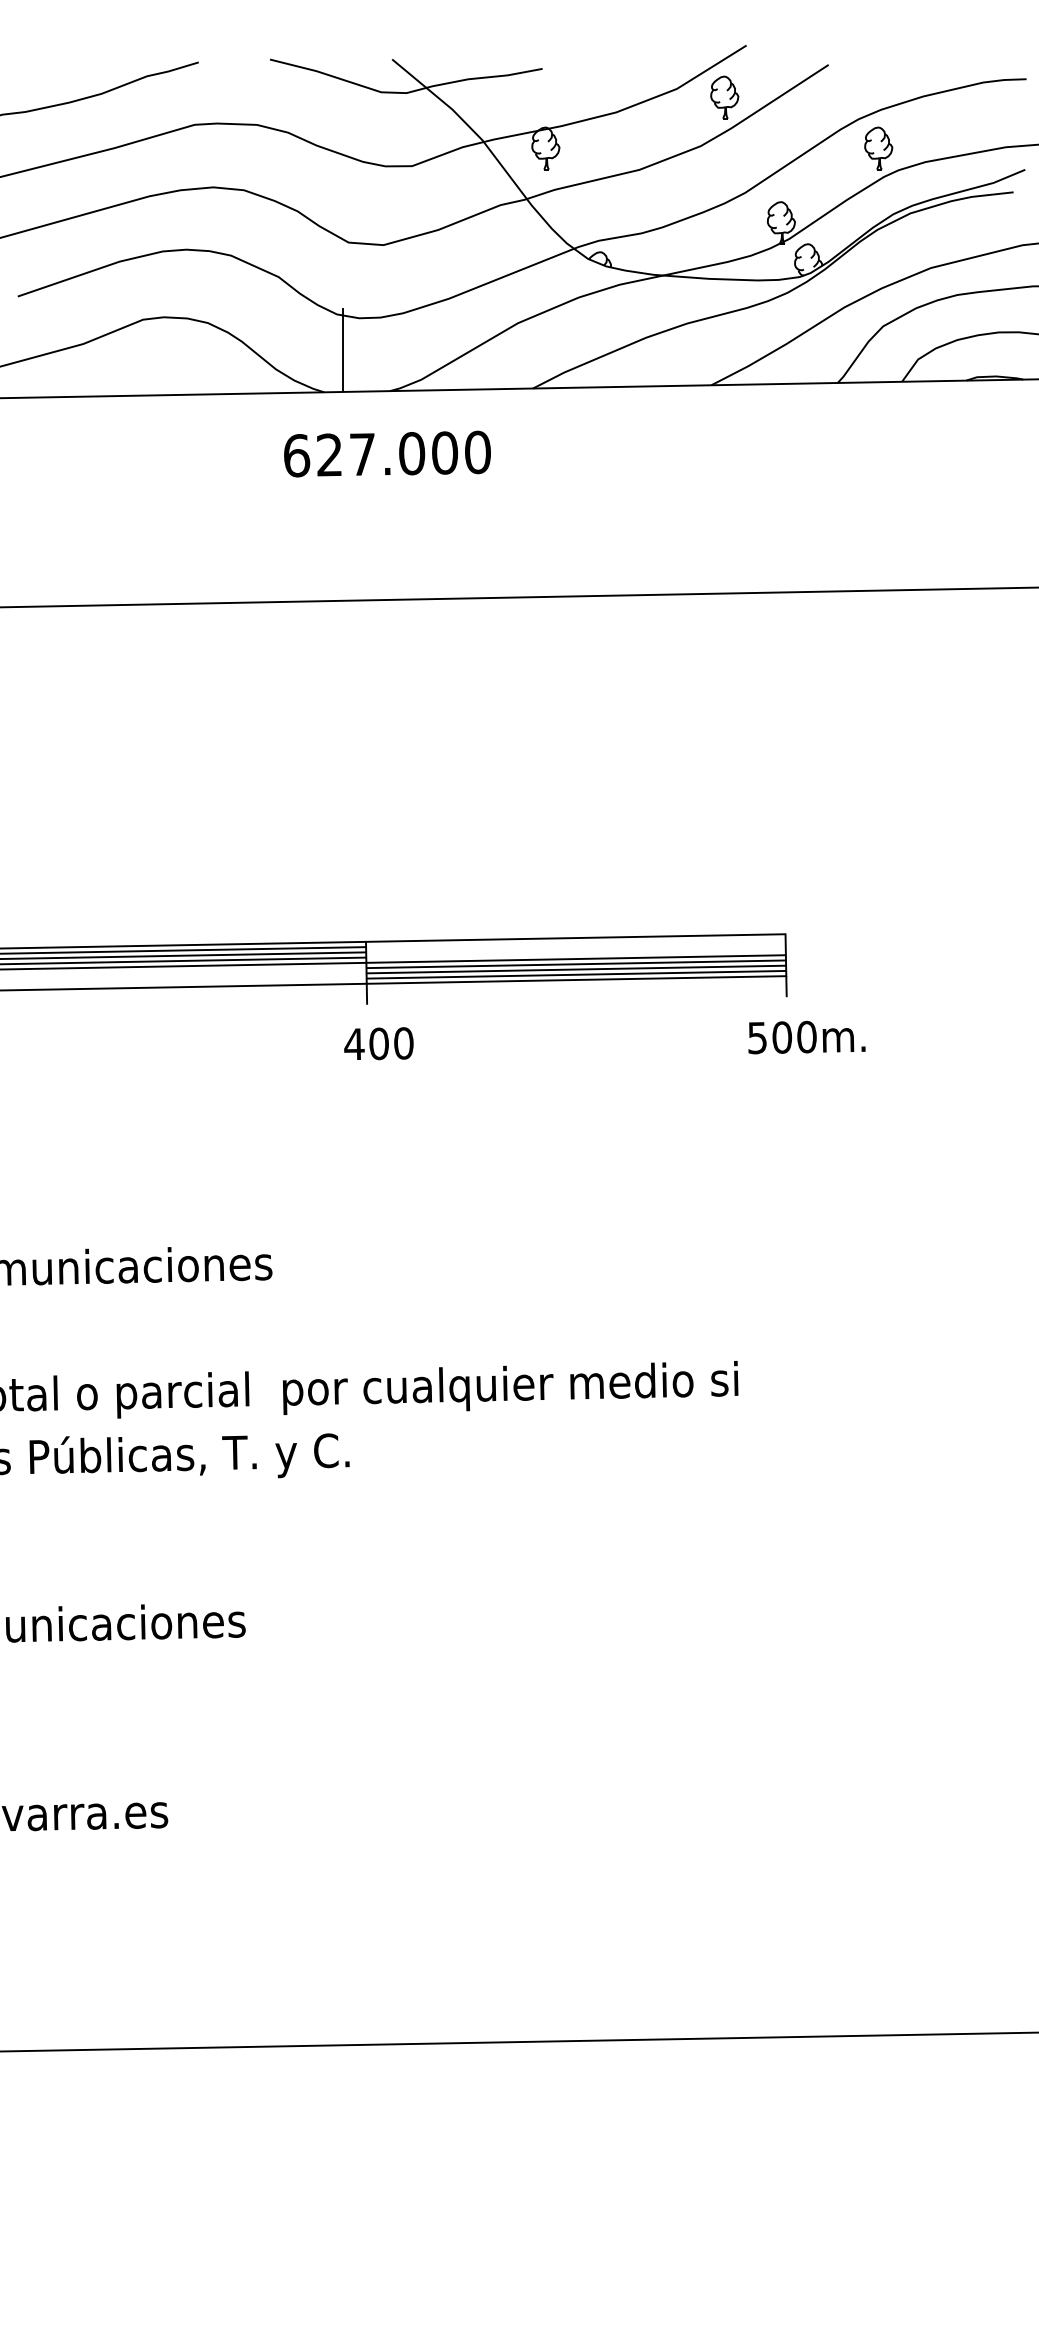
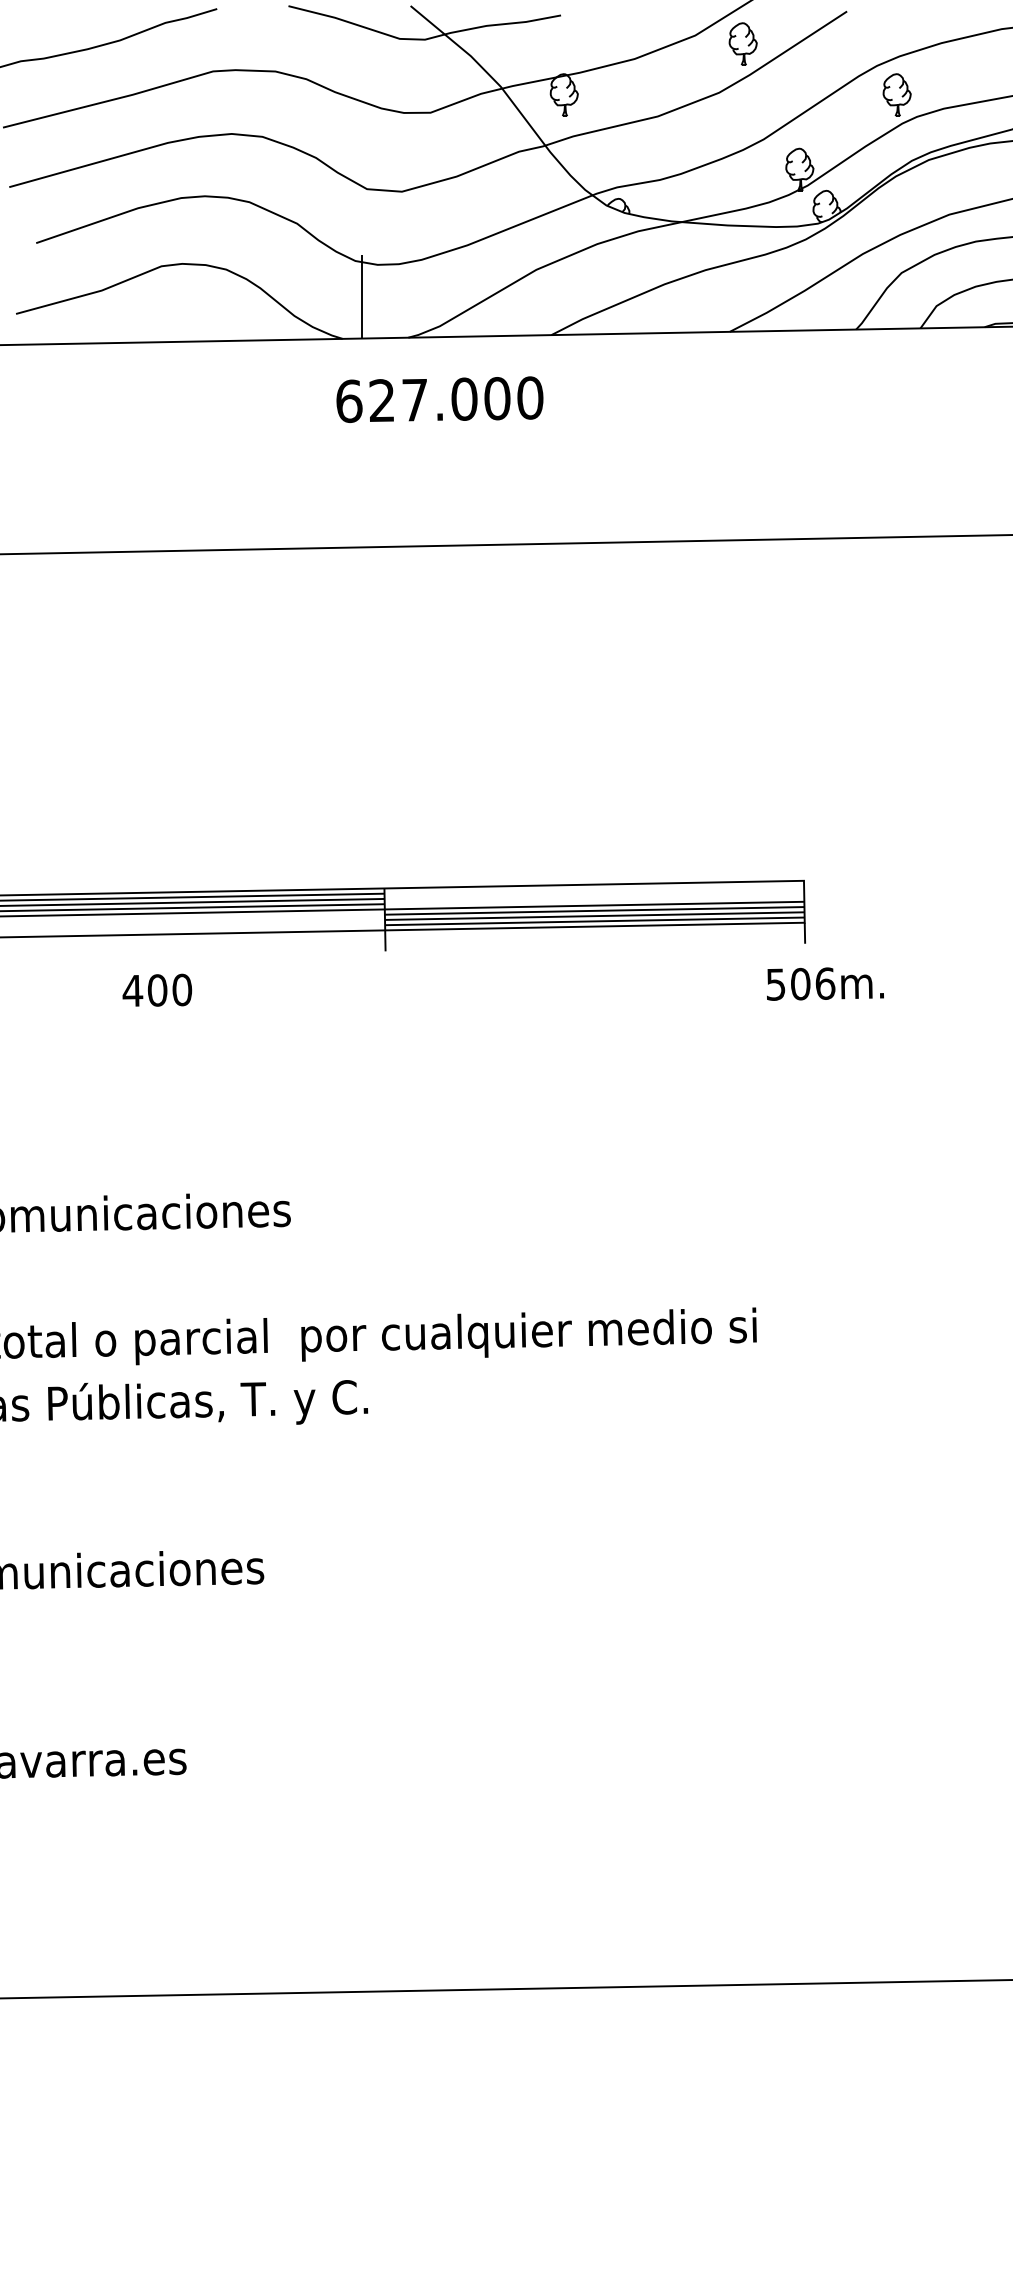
text: (387, 453) -> (439, 399), moved
text: (806, 1036) -> (824, 983), 500m. -> 506m.
text: (378, 1043) -> (156, 990), moved

